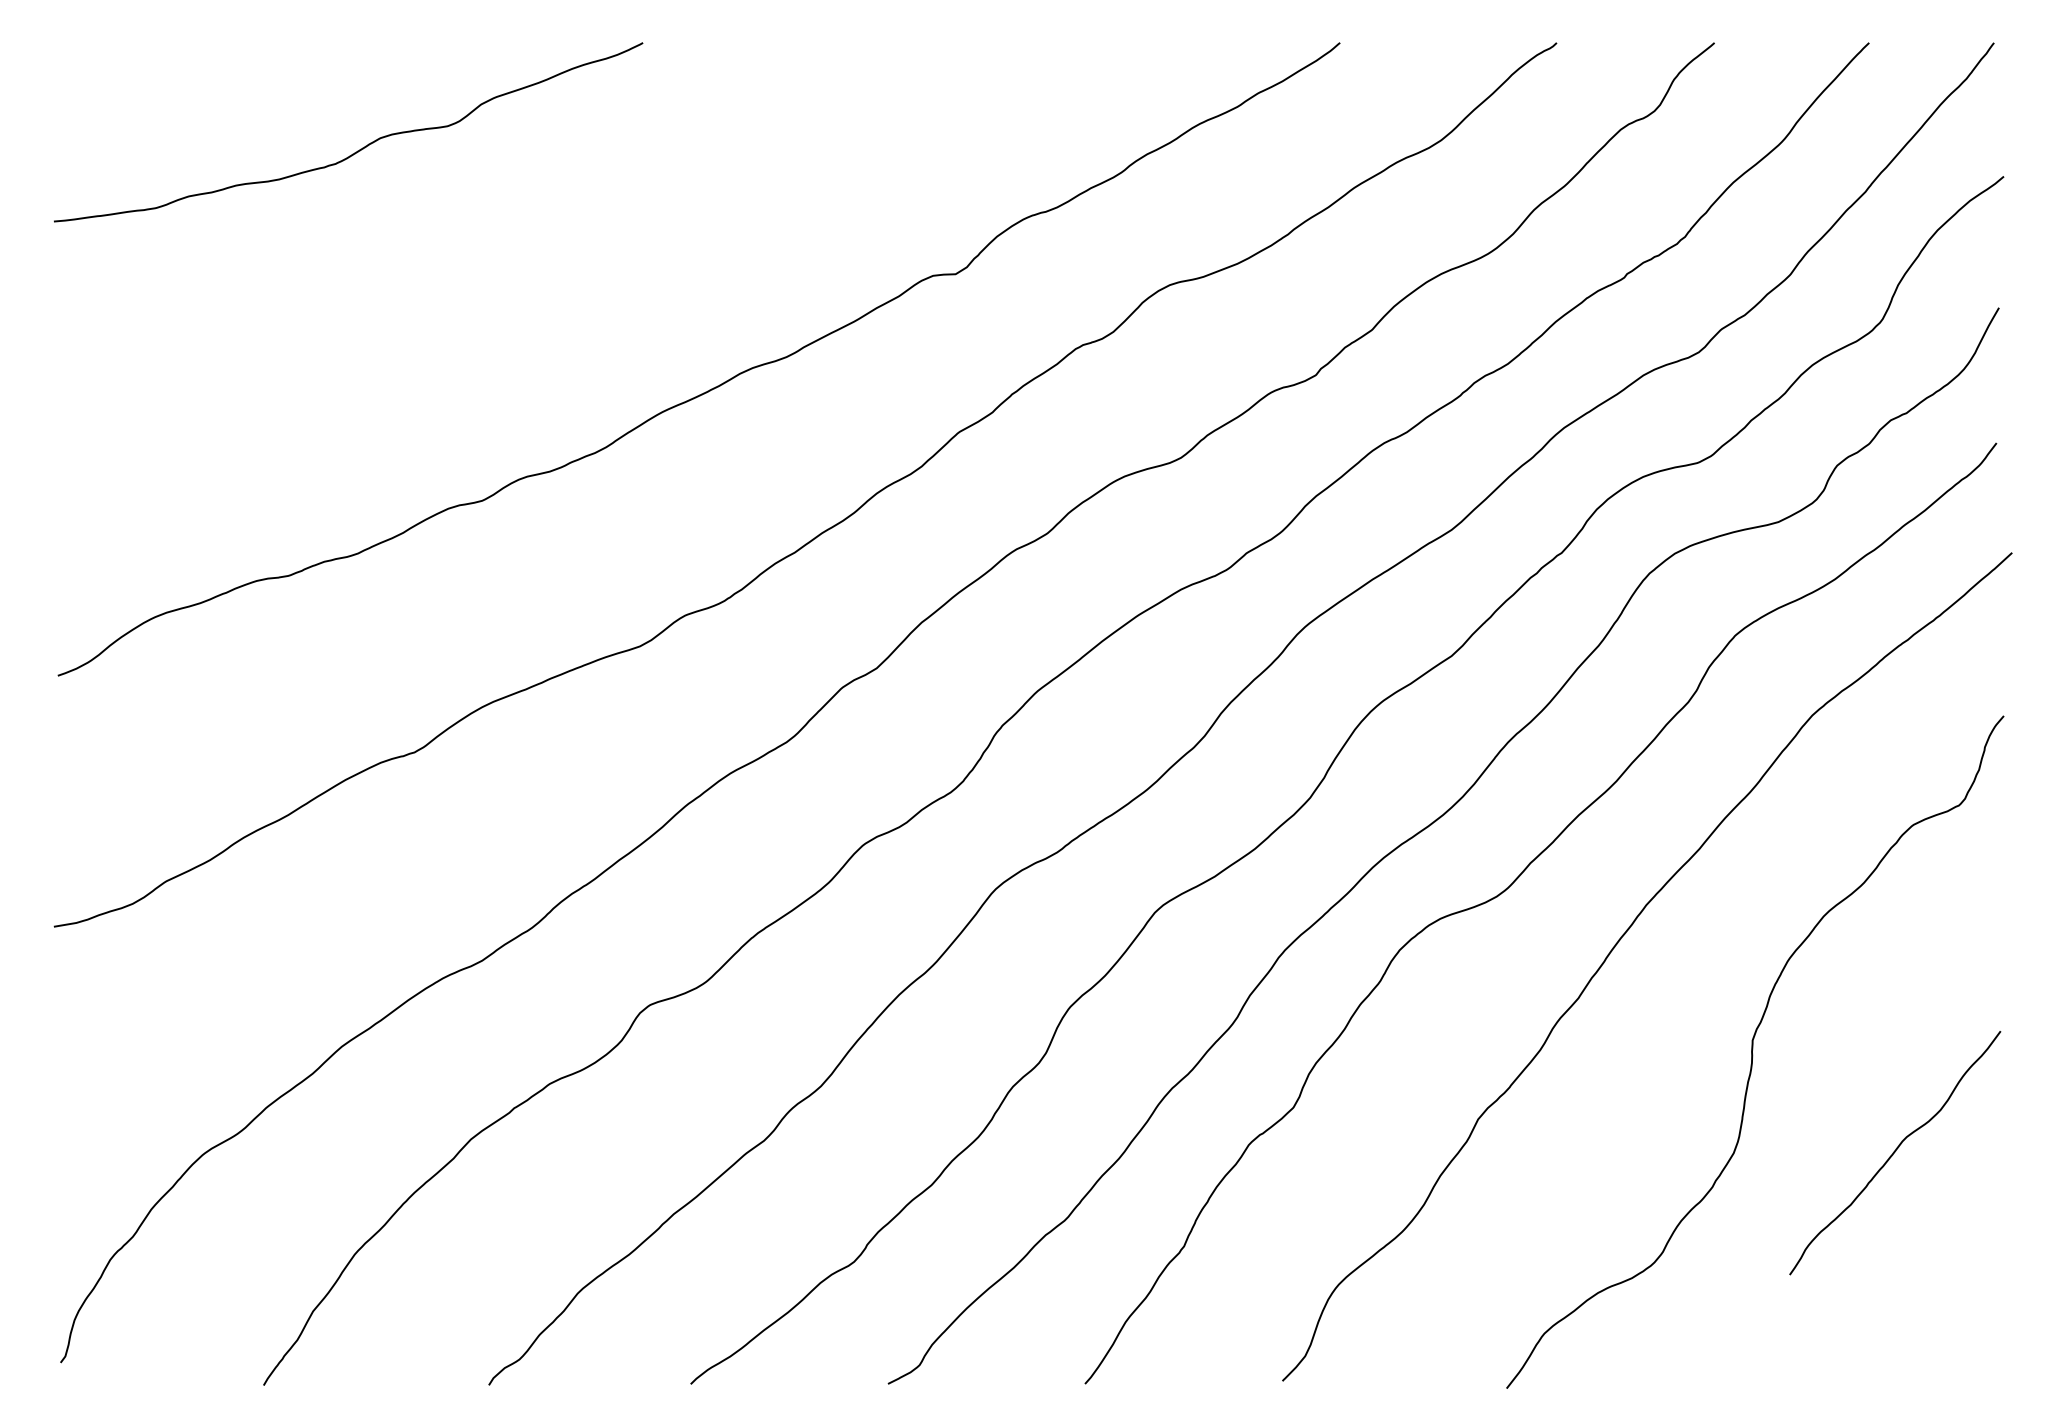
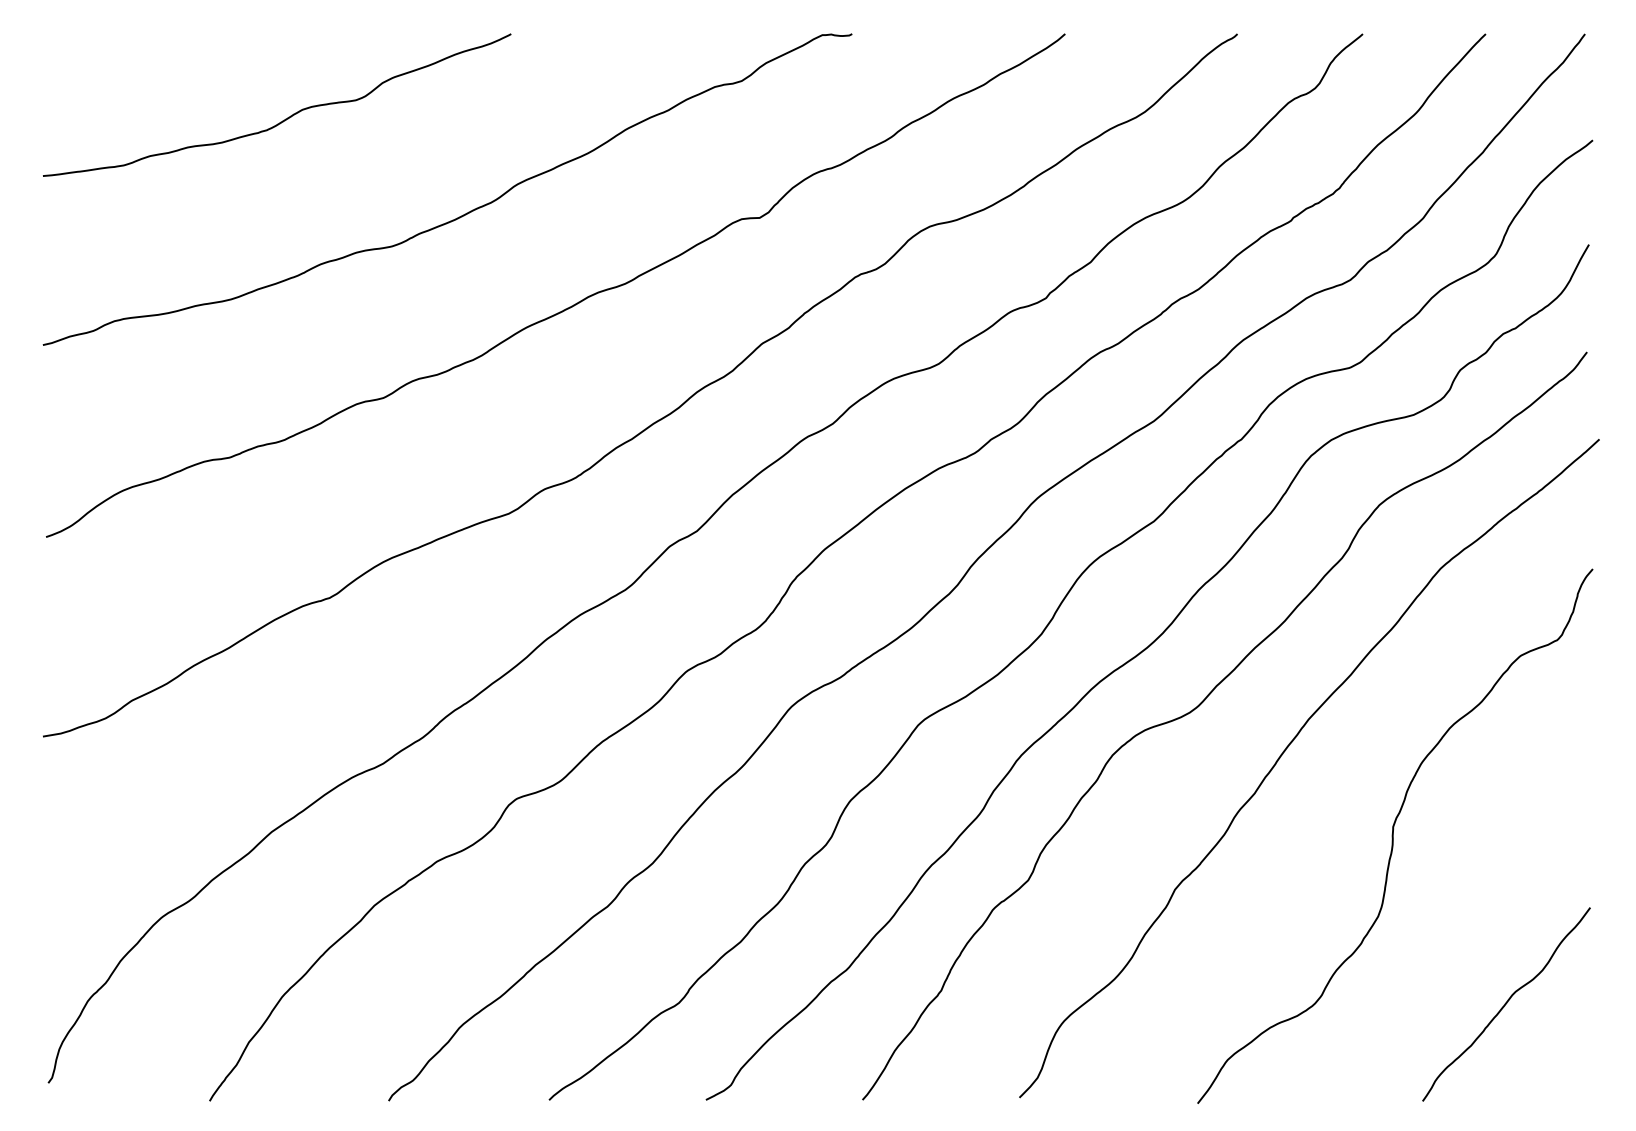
curve: (580, 271) -> (461, 215), added
curve: (1895, 1153) -> (1506, 1004), moved

